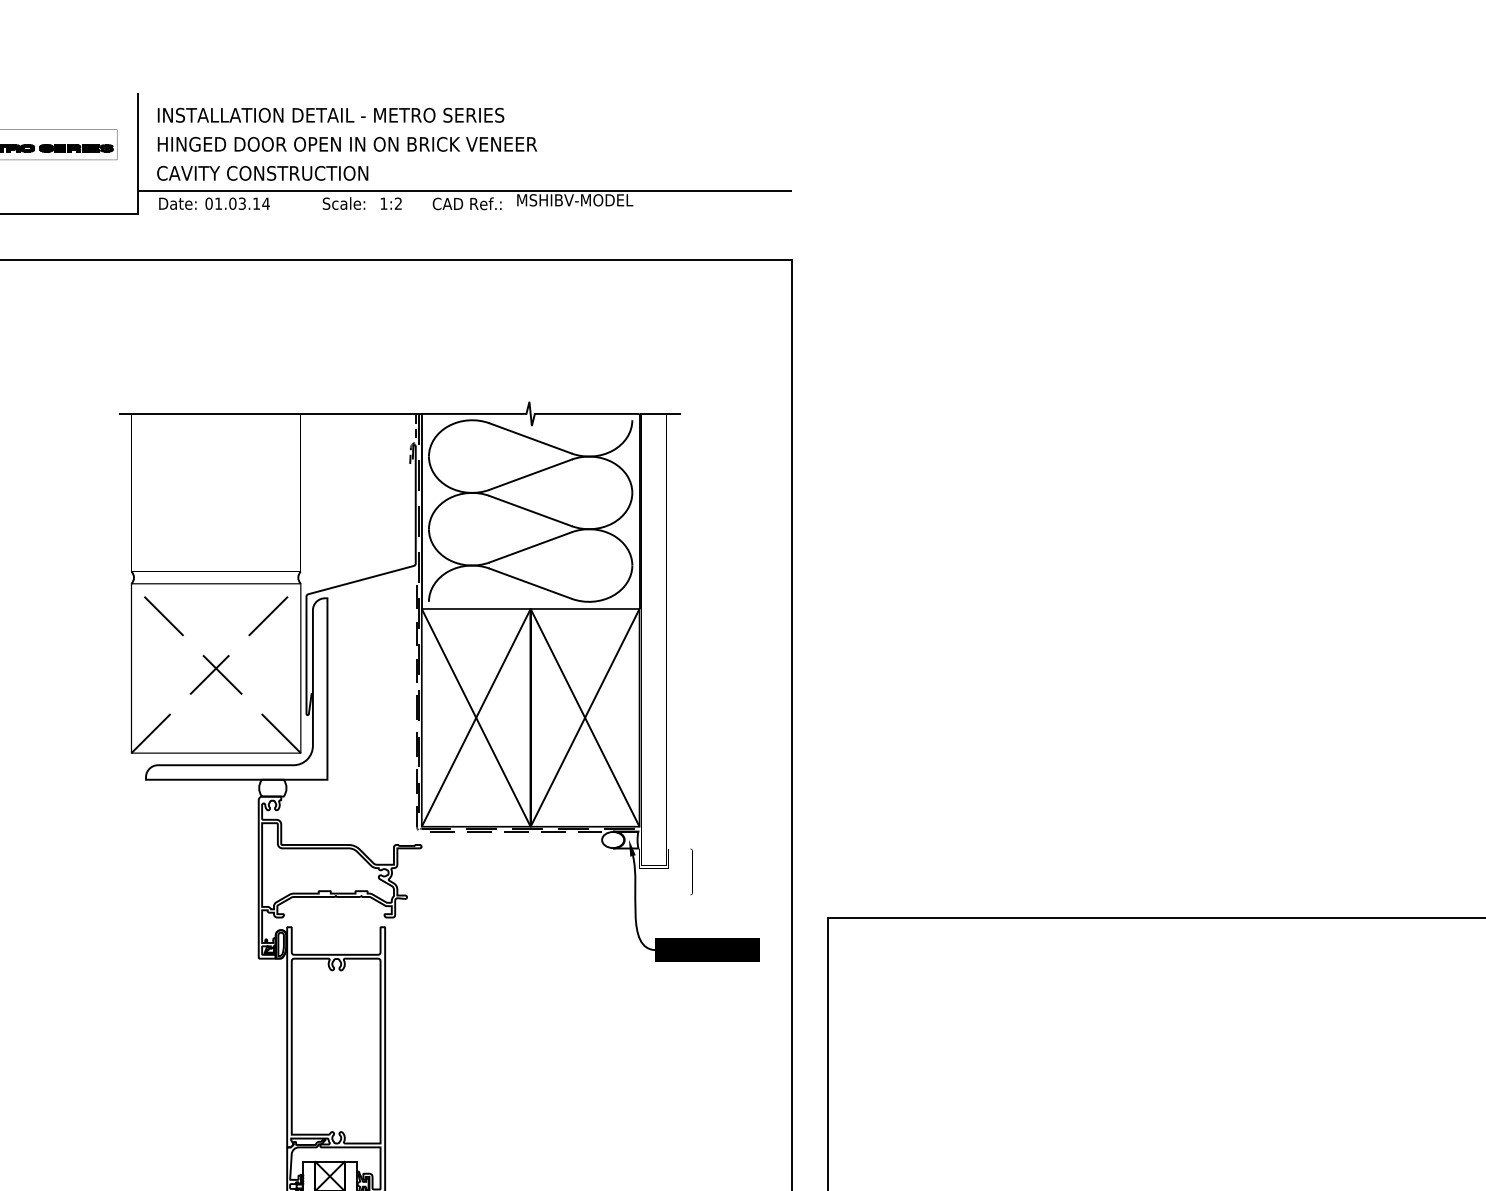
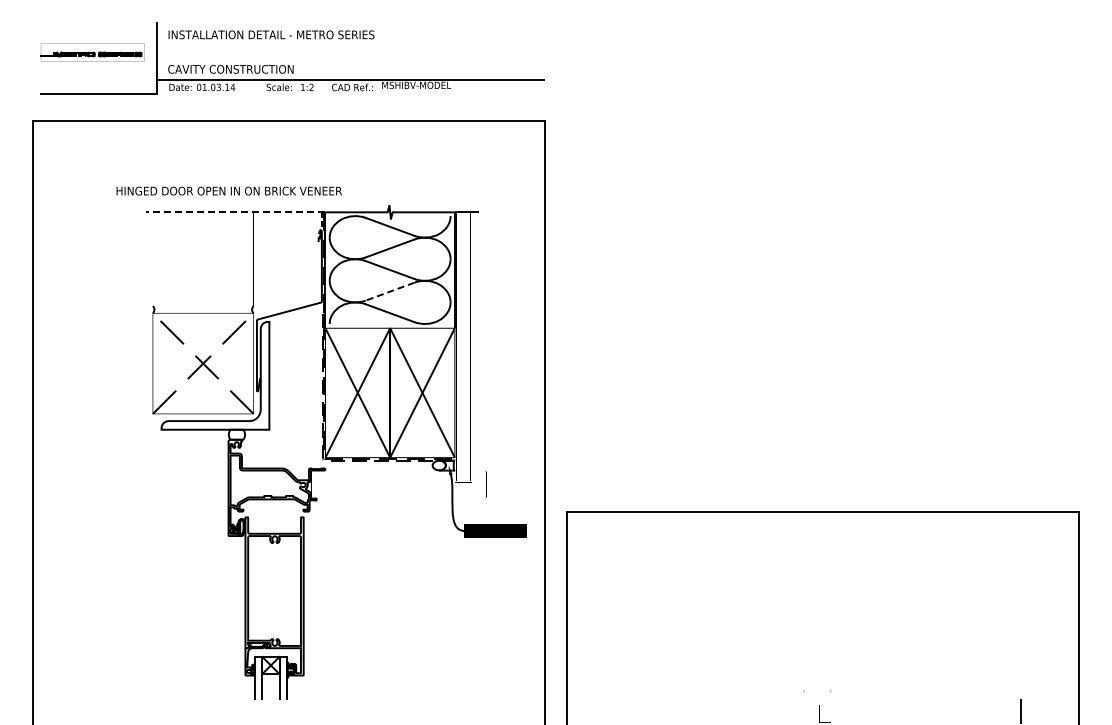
text: (346, 143) -> (228, 190), moved
line: (270, 414) -> (235, 212), solid -> dashed
line: (529, 547) -> (389, 291), solid -> dashed

